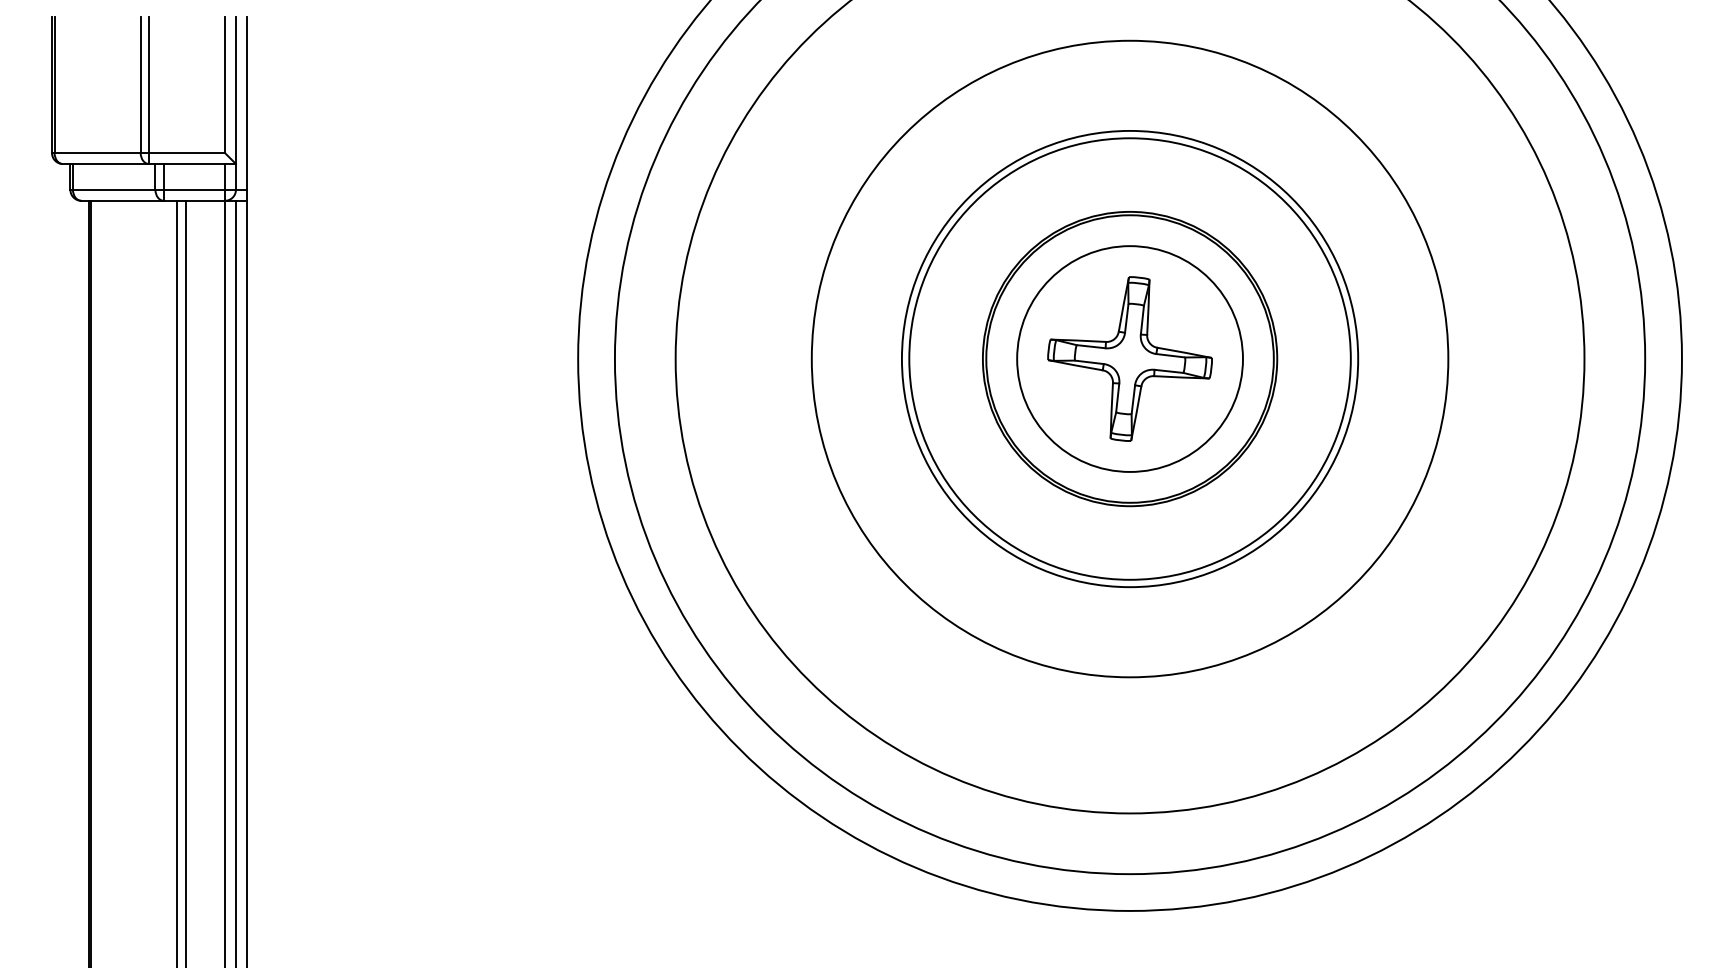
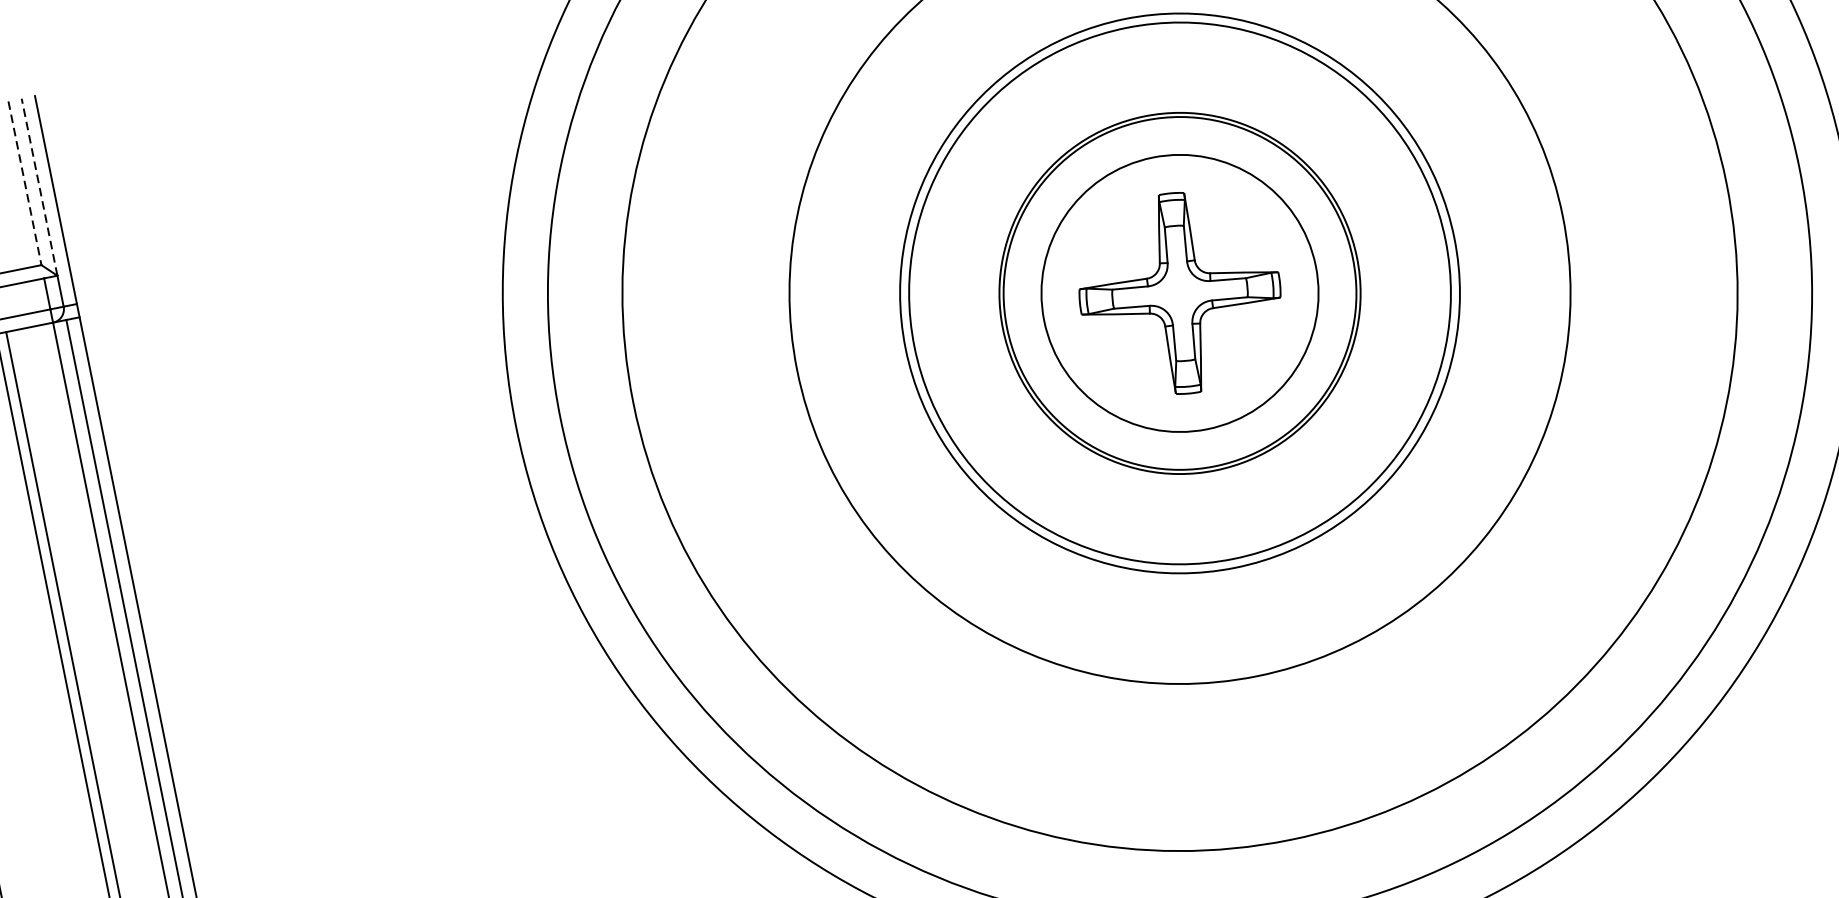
line: (224, 85) -> (24, 184), solid -> dashed
line: (235, 90) -> (39, 187), solid -> dashed

